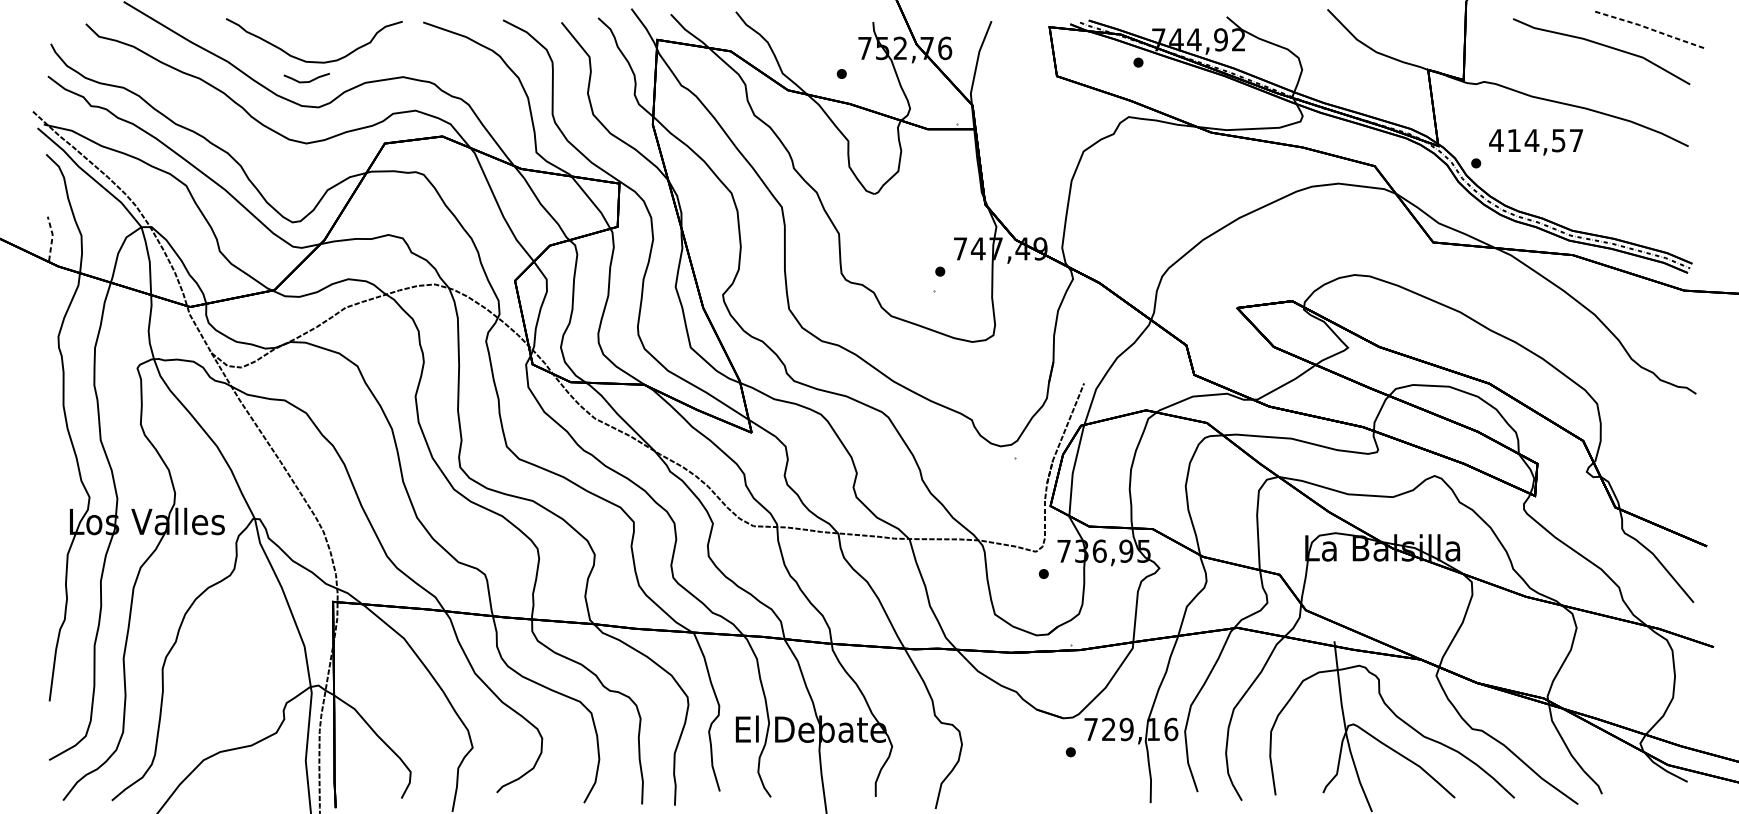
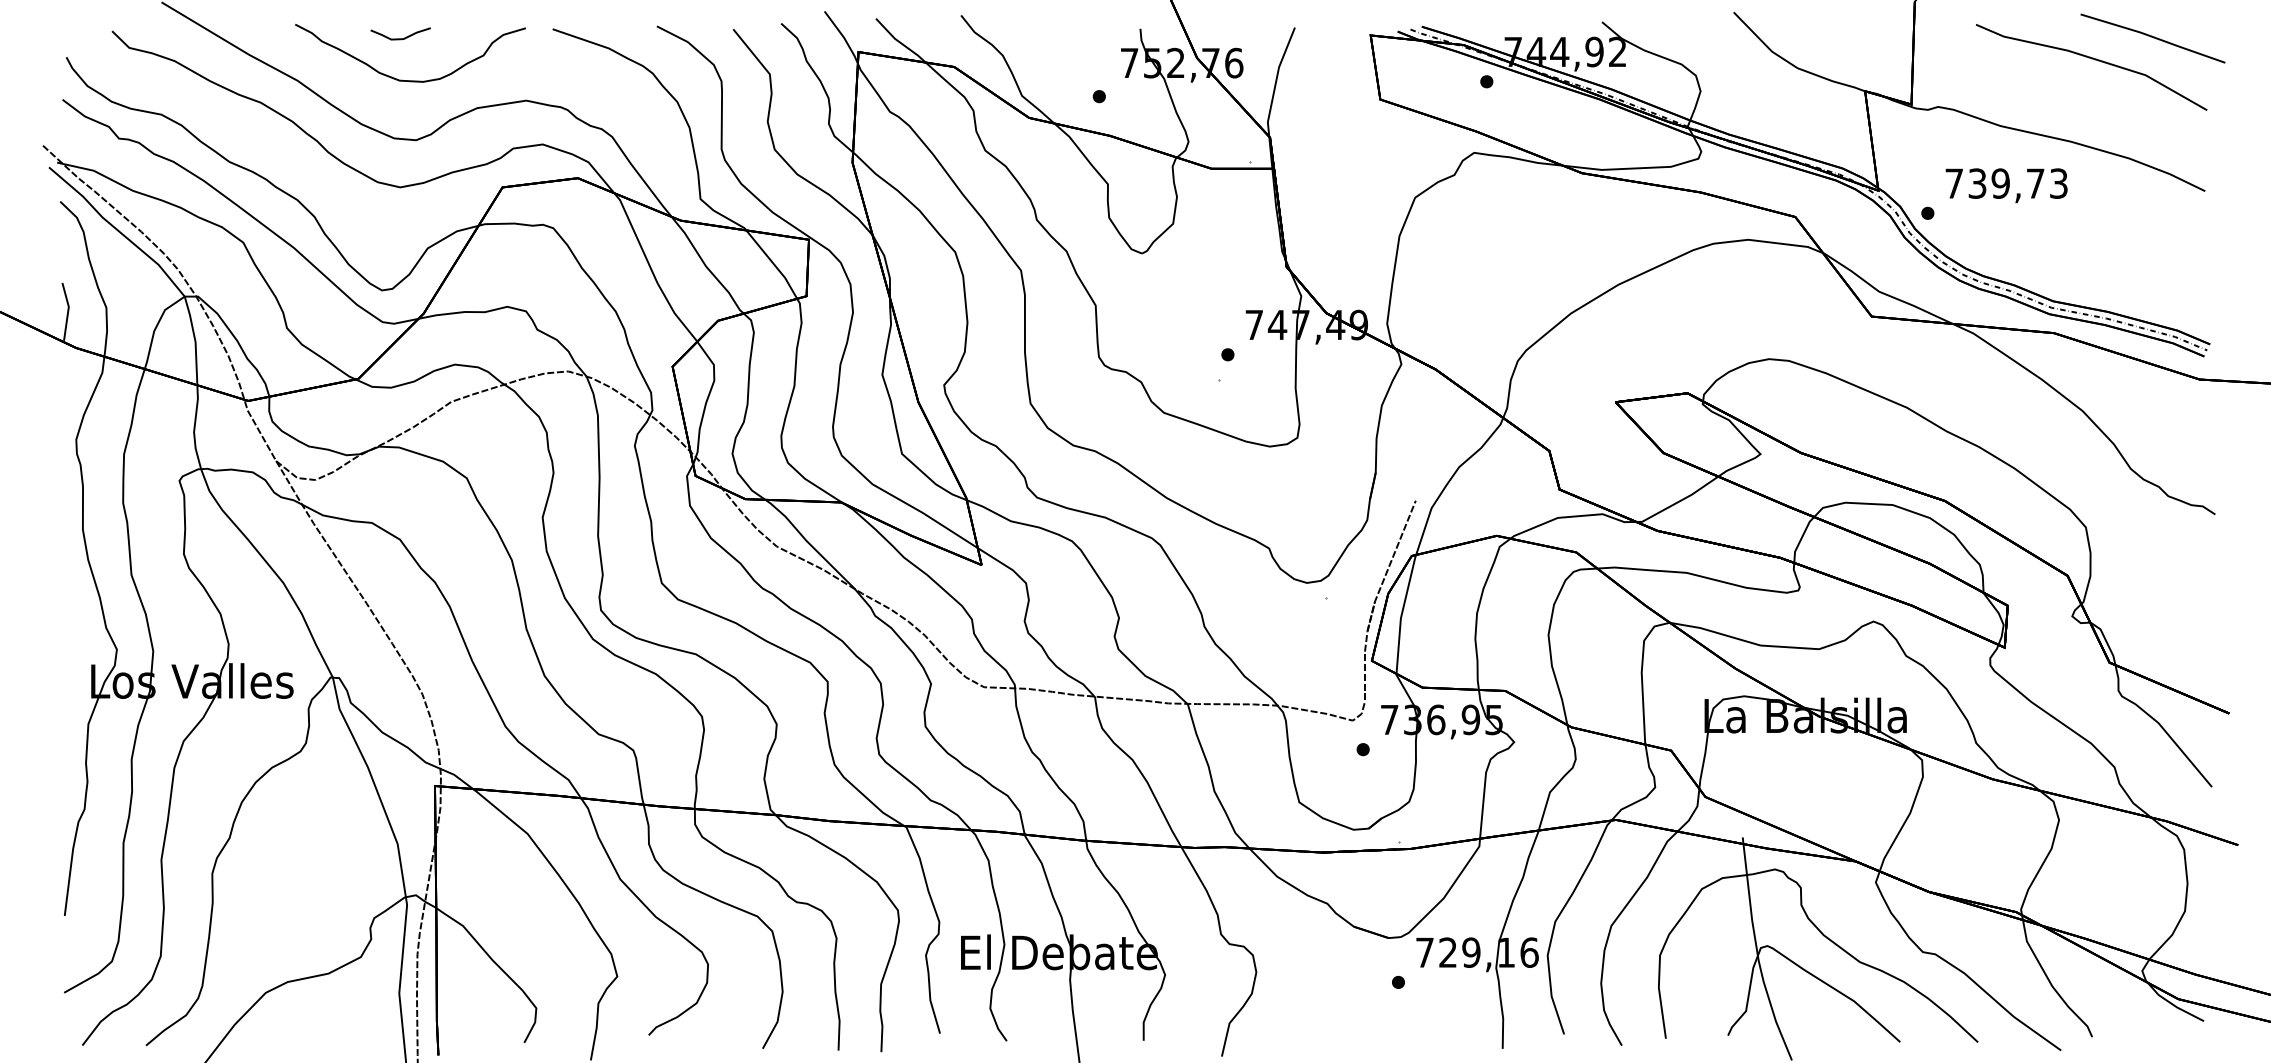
line: (1648, 28) -> (2153, 37), dashed -> solid
curve: (306, 81) -> (400, 38), moved
text: (1535, 140) -> (2005, 183), 414,57 -> 739,73
line: (52, 237) -> (68, 310), dashed -> solid

